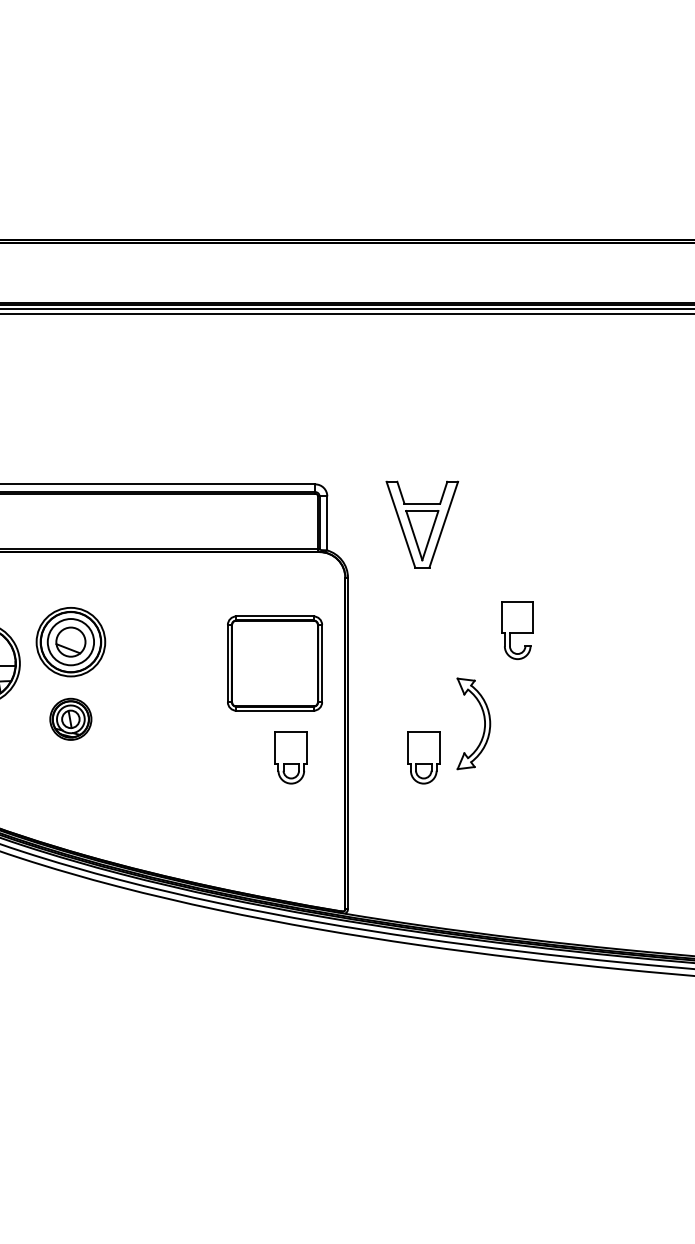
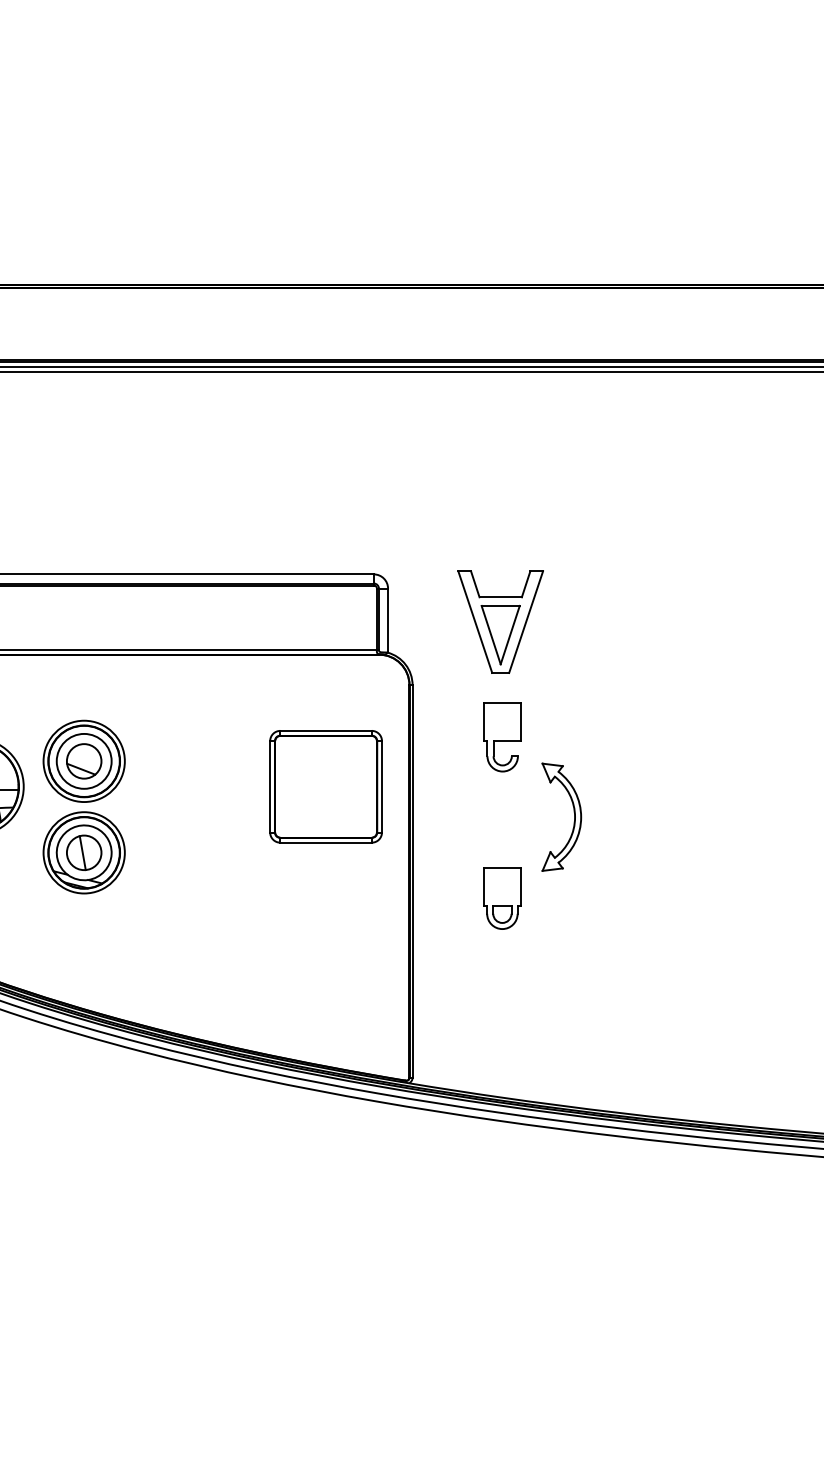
part: (517, 630) -> (502, 737), moved
part: (70, 719) -> (83, 852), size x1.67
part: (483, 719) -> (573, 812), moved
part: (291, 757) -> (345, 898), removed

